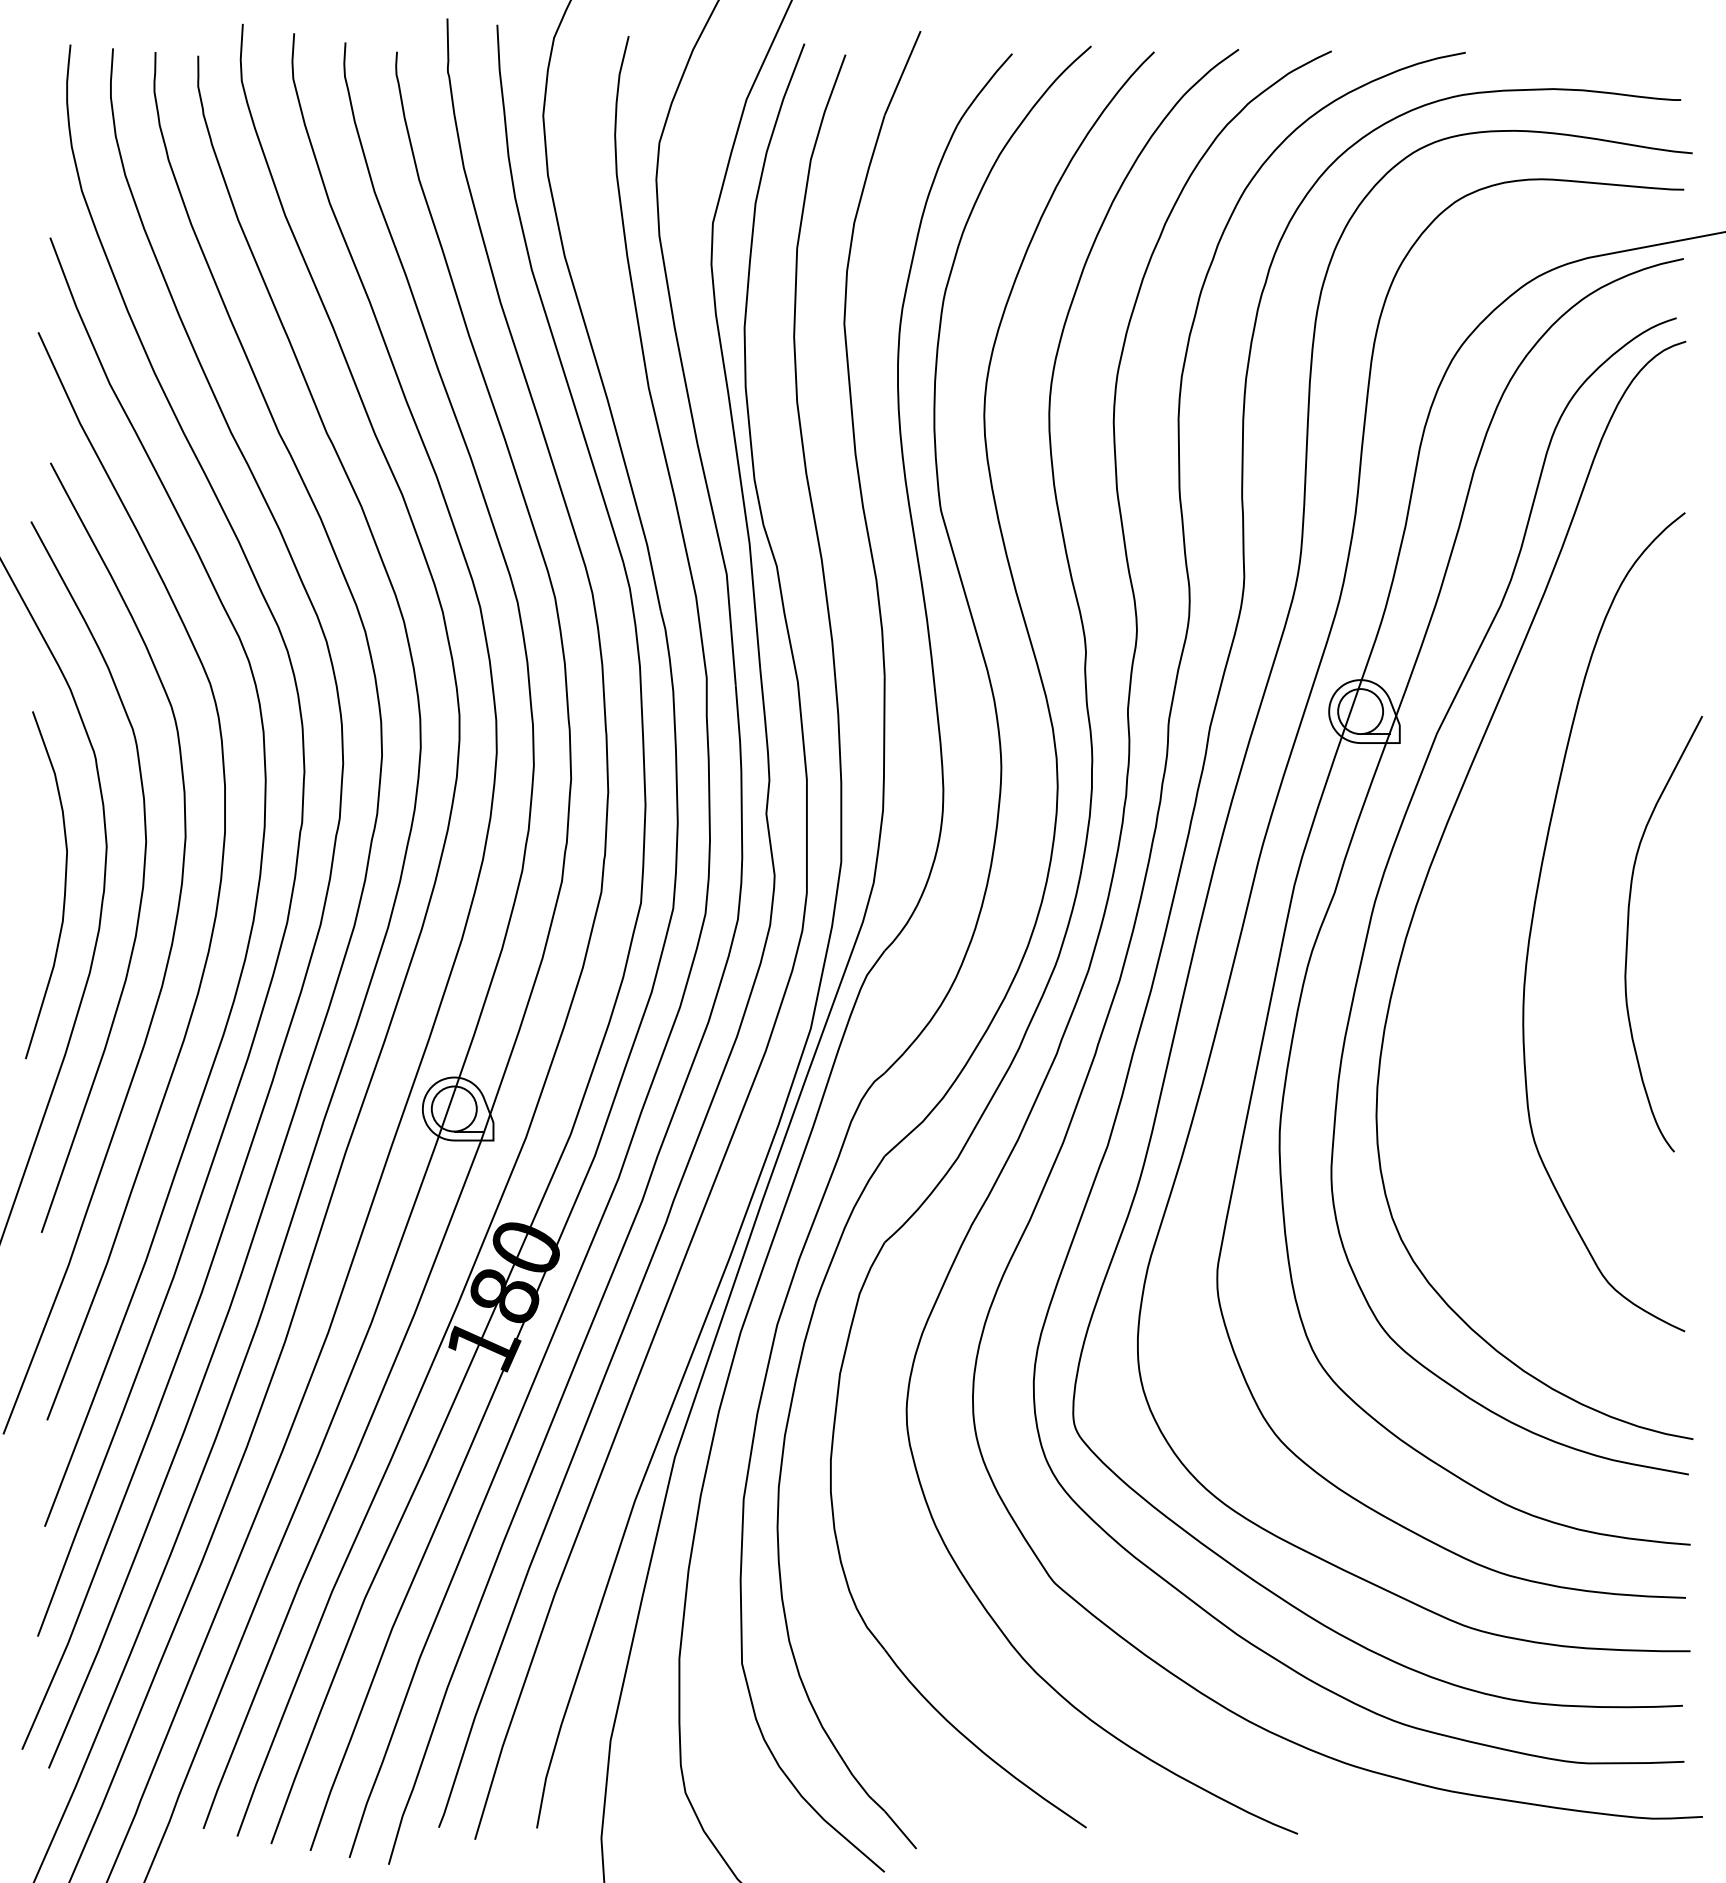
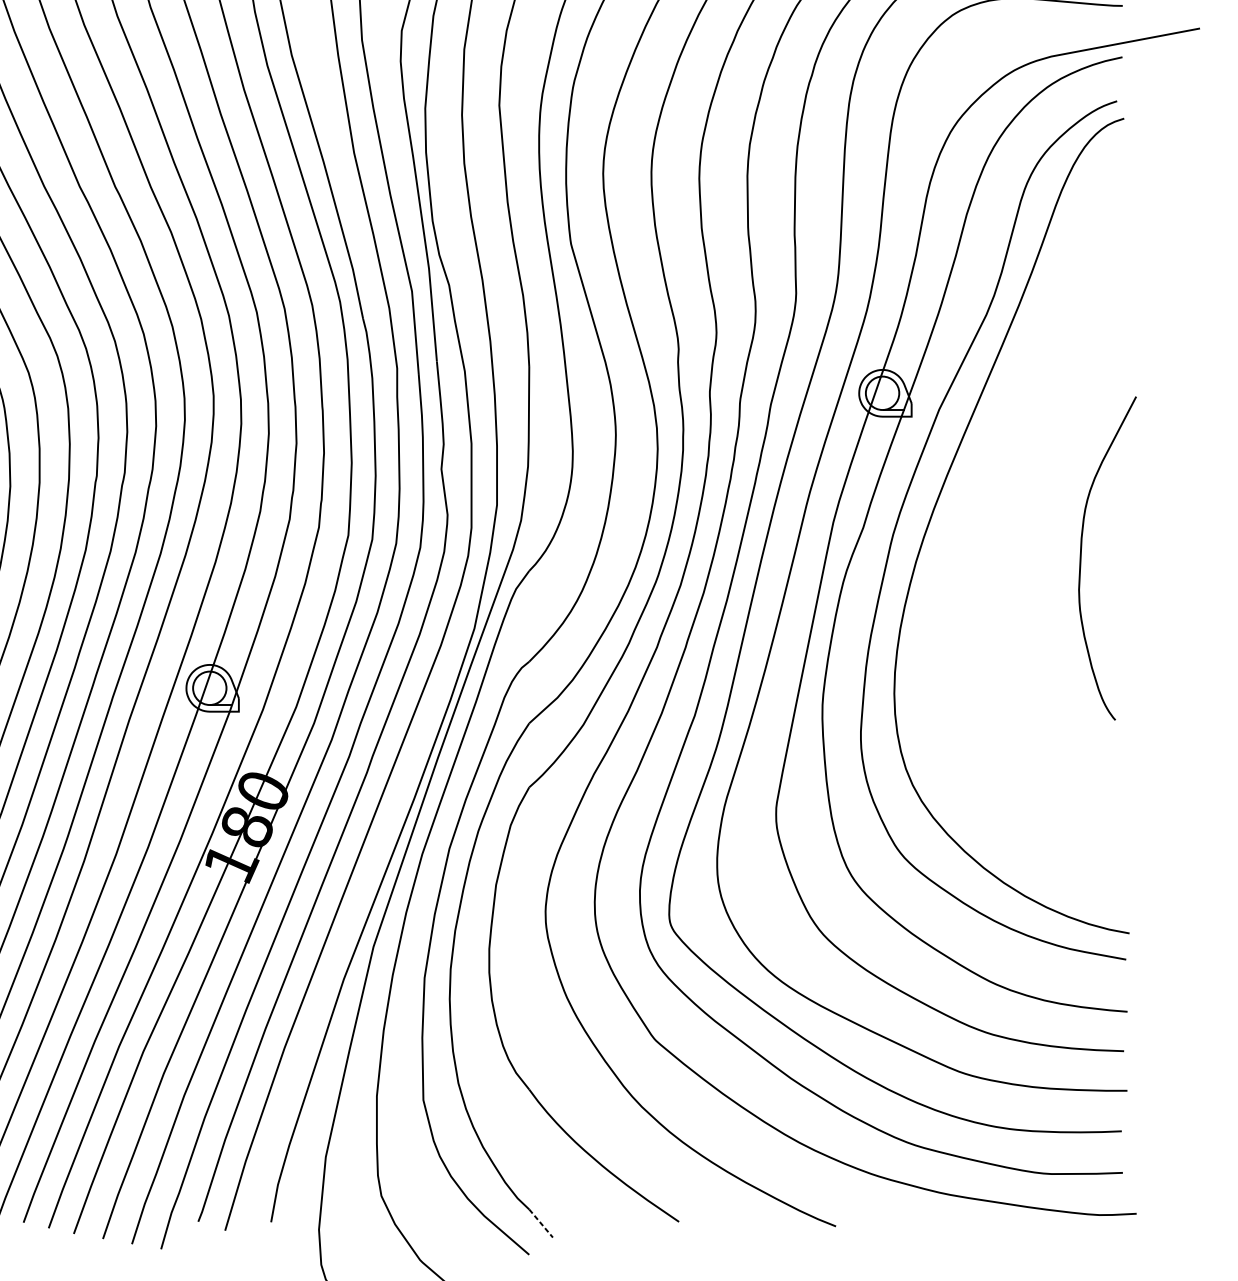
curve: (1534, 914) -> (1011, 543), removed
line: (900, 1830) -> (541, 1223), solid -> dashed

